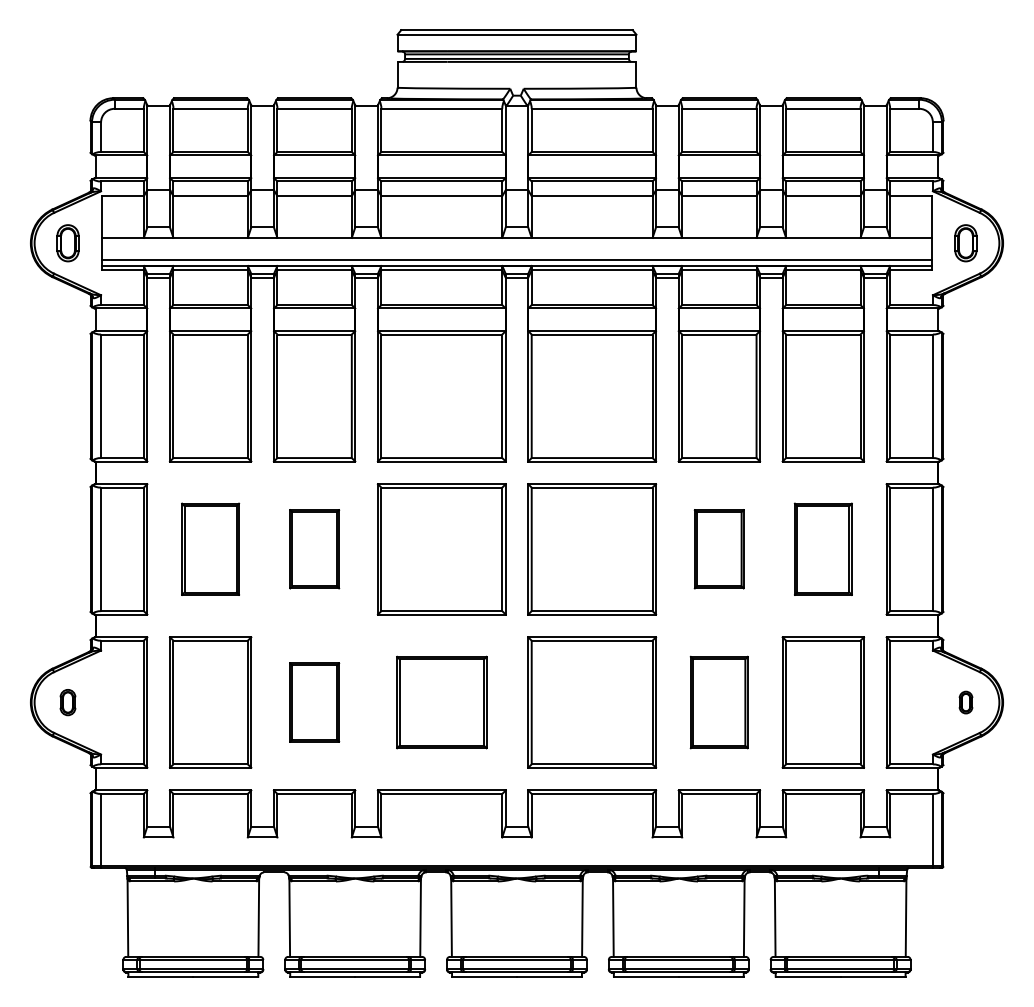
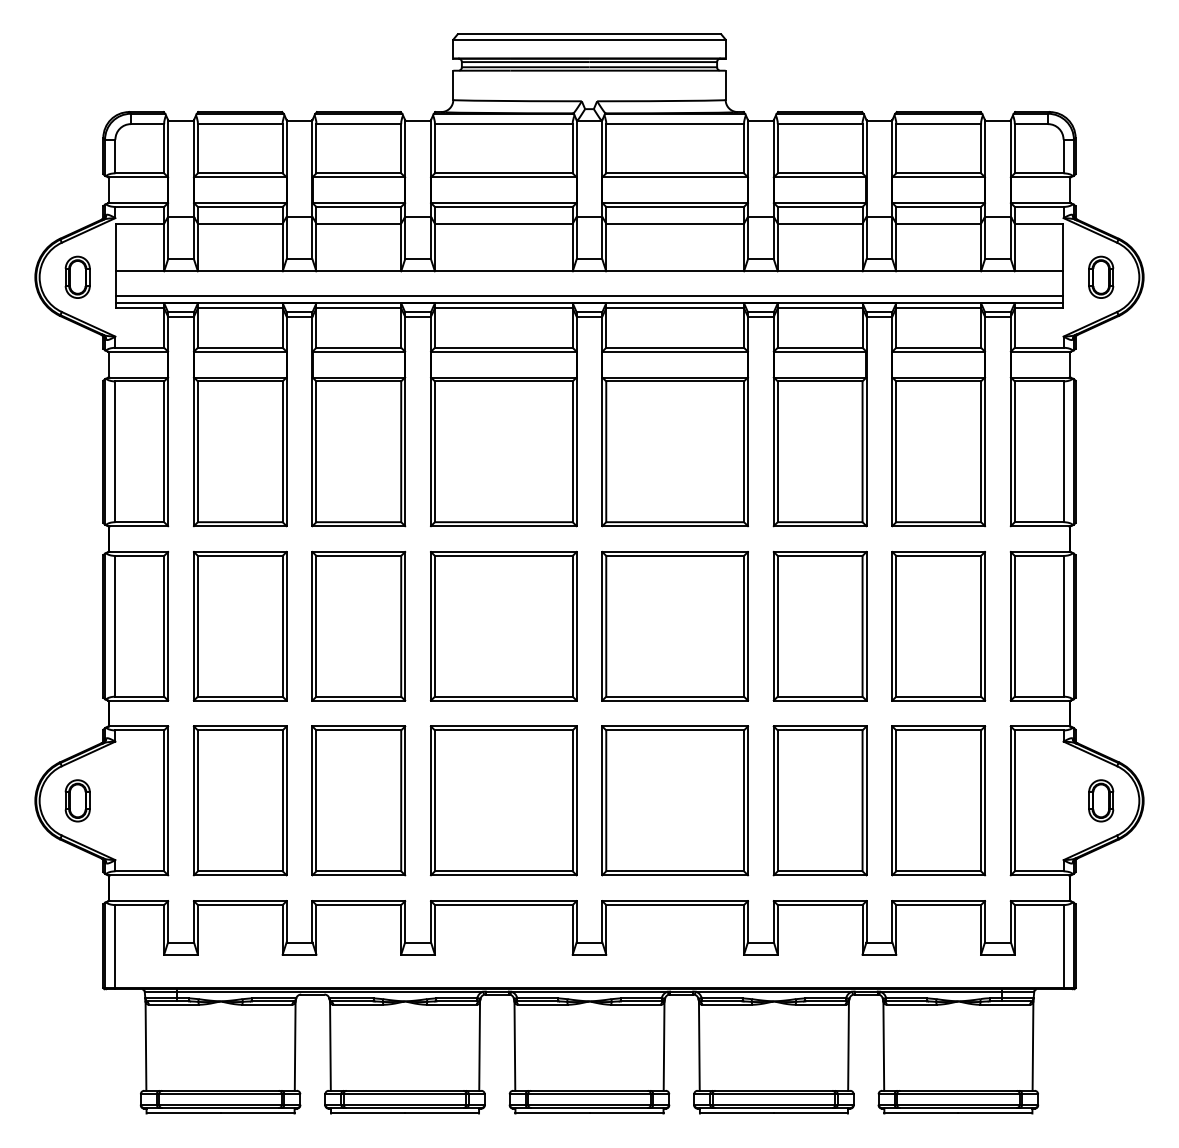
part: (209, 548) -> (239, 625), size x1.43
part: (314, 548) -> (358, 625), size x1.67
part: (718, 548) -> (819, 625), size x1.67
part: (823, 548) -> (938, 625), size x1.43
part: (67, 702) -> (77, 800), size x1.43
part: (314, 702) -> (358, 800), size x1.67
part: (441, 702) -> (503, 800), size x1.43
part: (718, 702) -> (819, 800), size x1.43
part: (966, 702) -> (1101, 800), size x1.67

